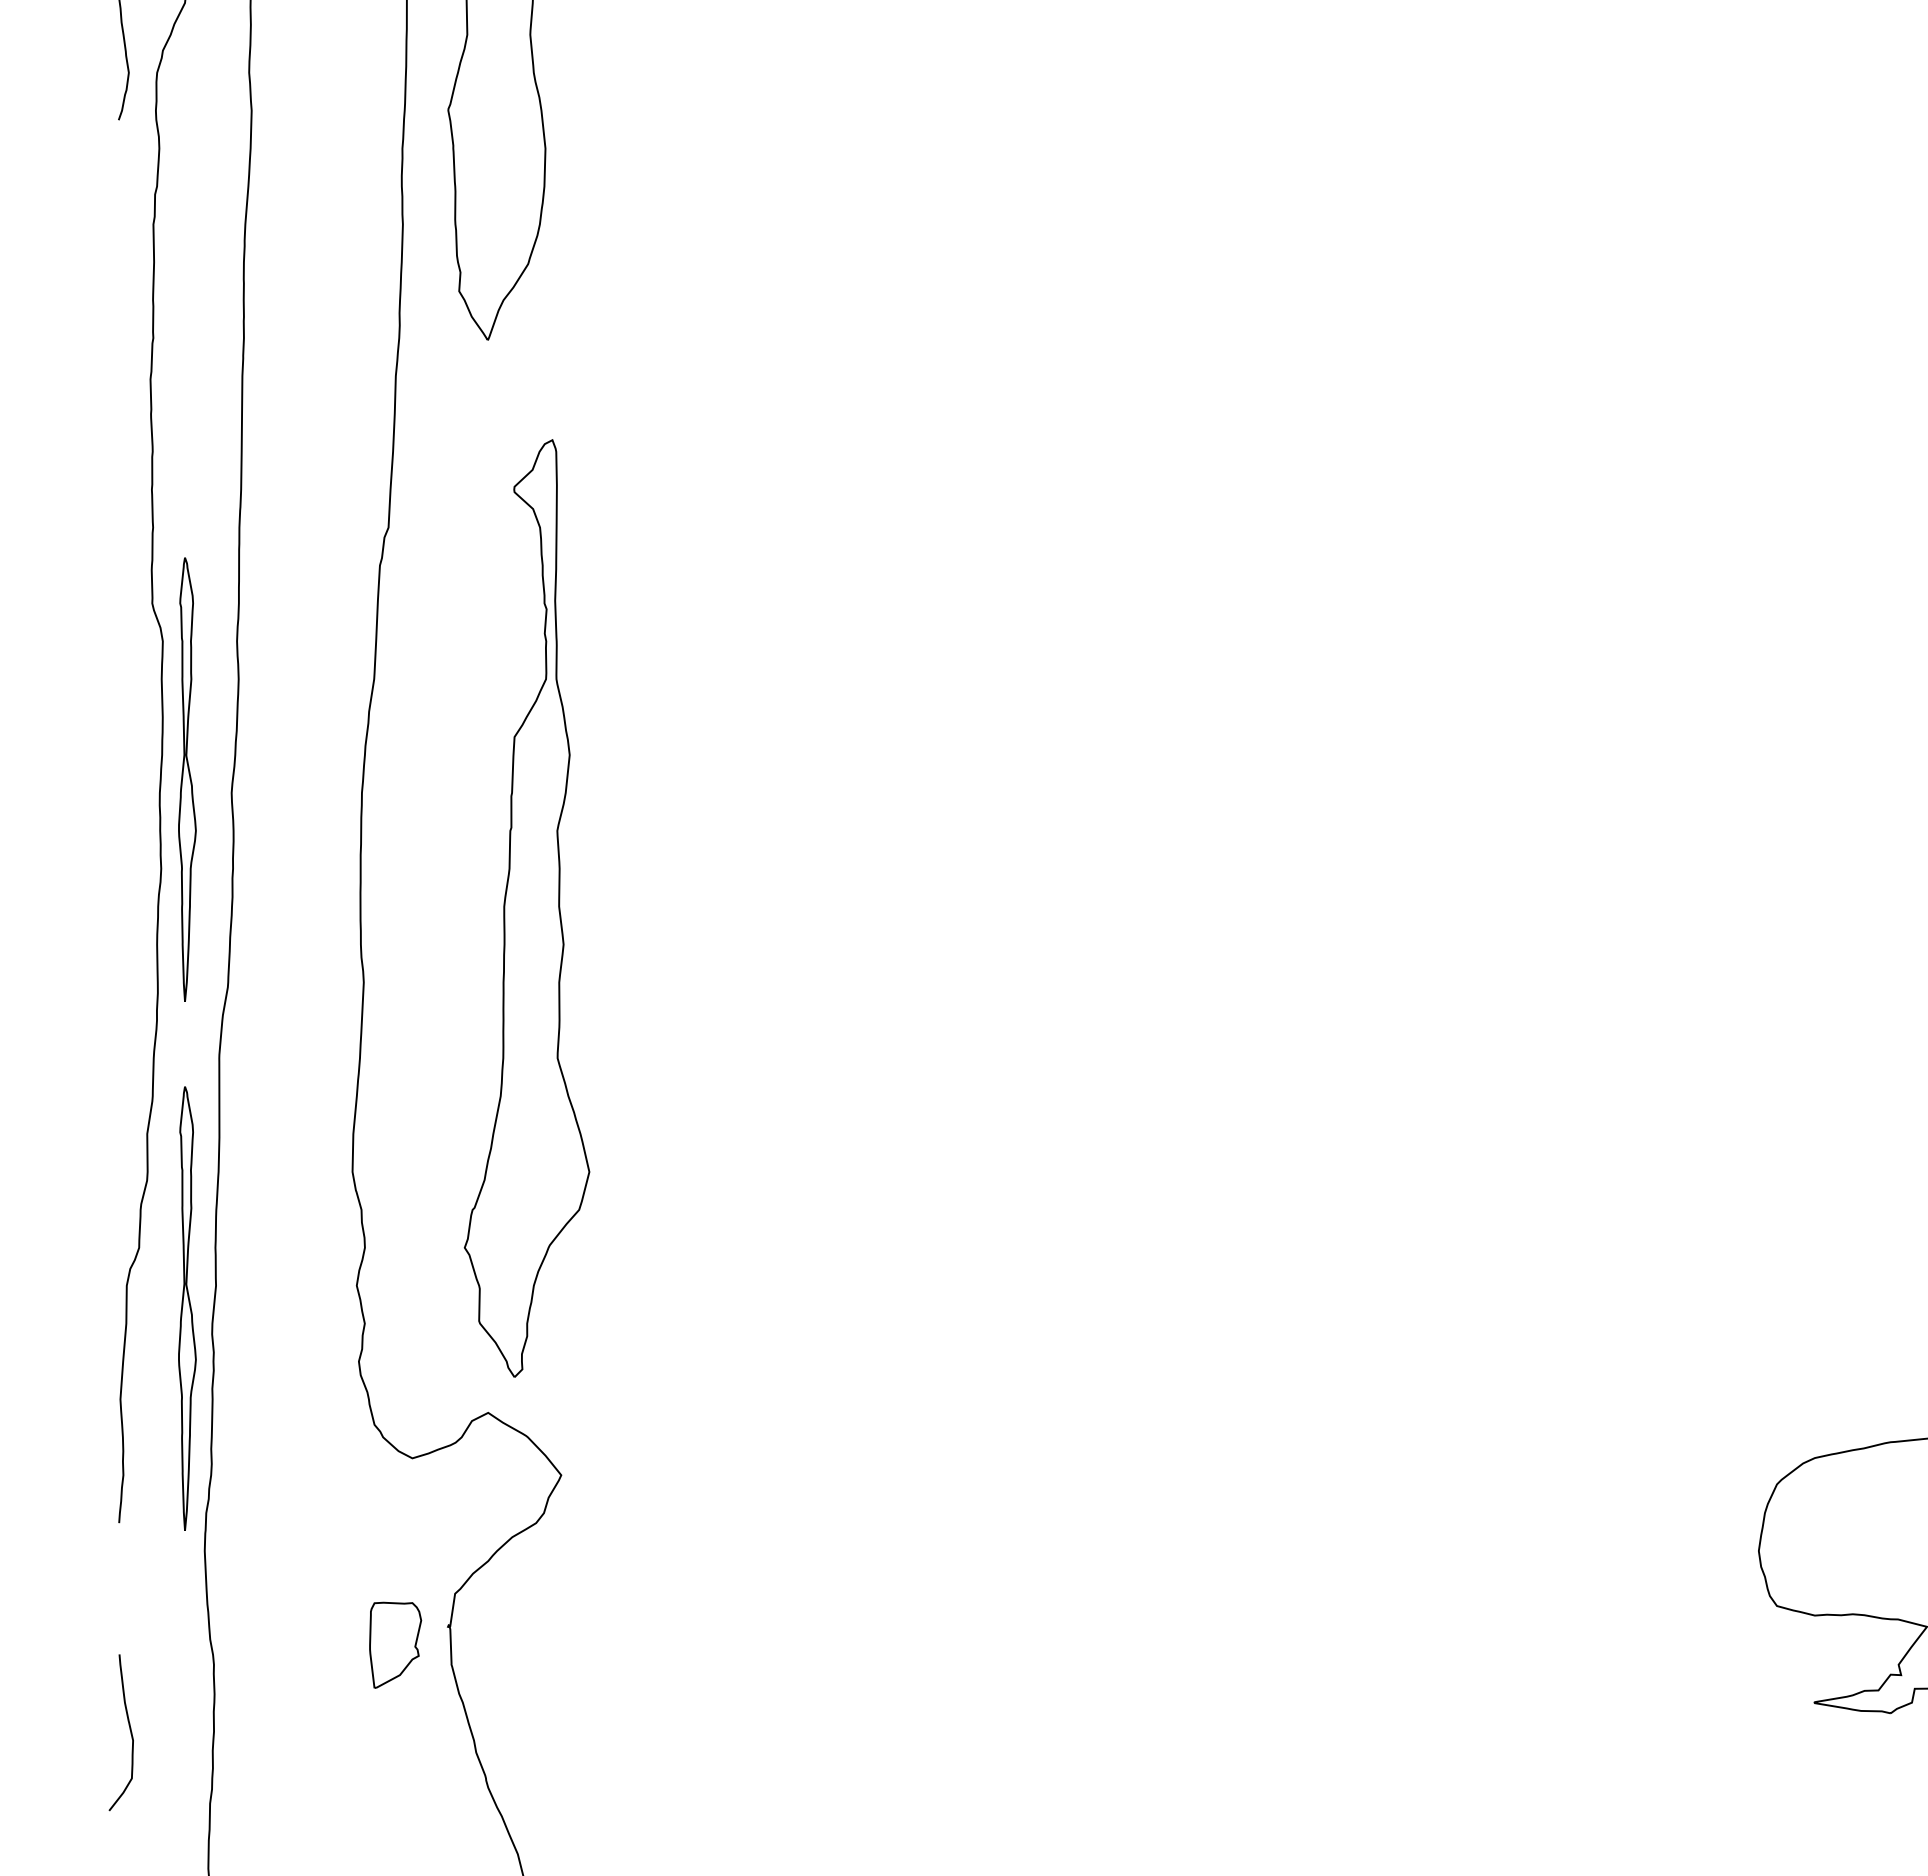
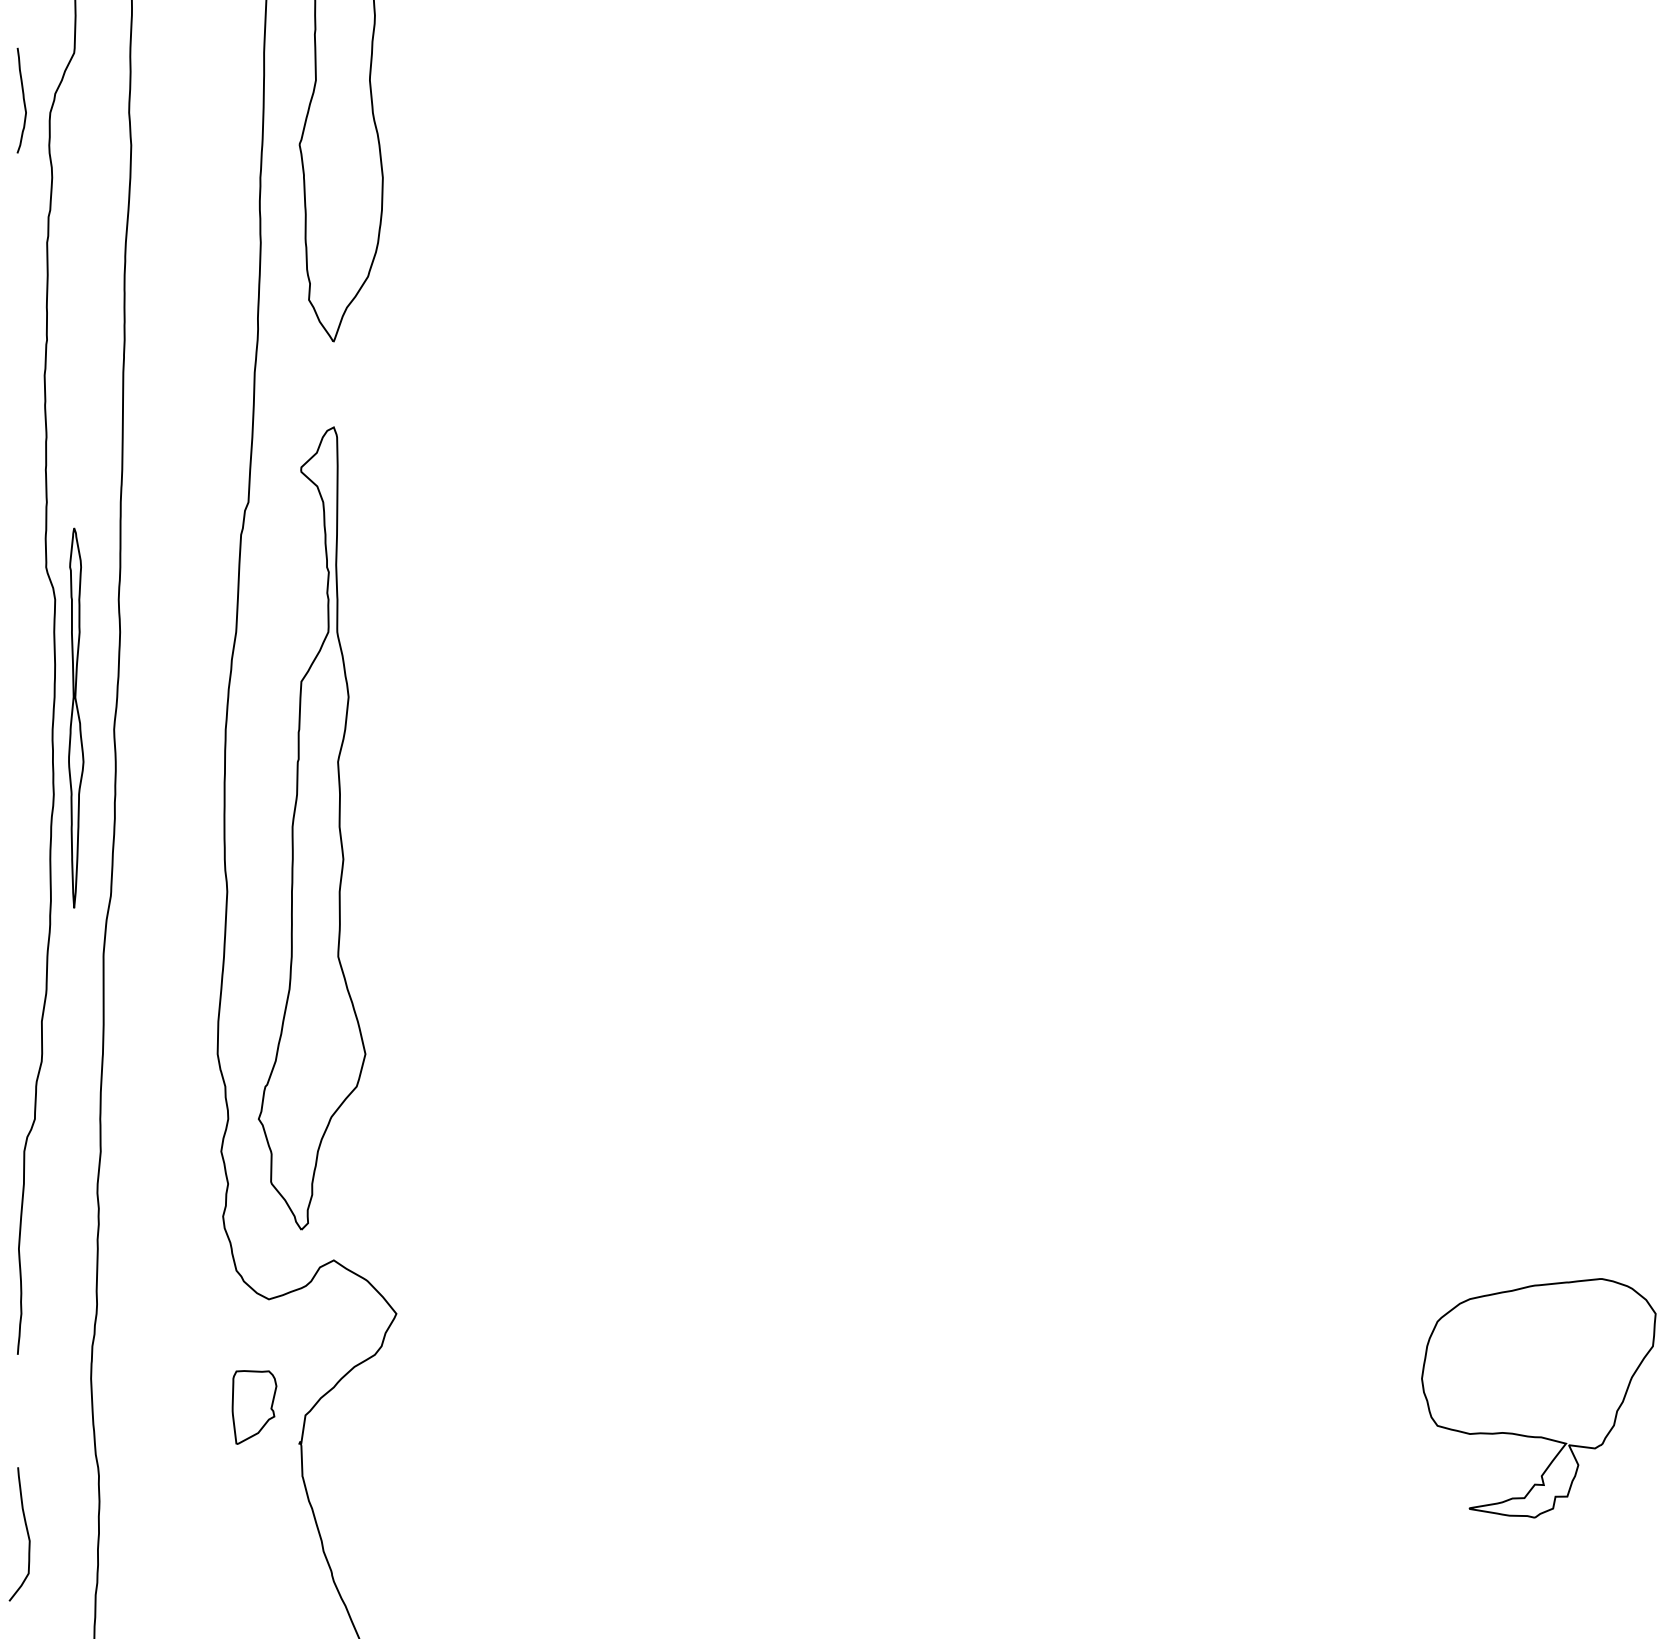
part: (527, 908) -> (312, 828), moved
part: (187, 1307) -> (76, 1170), removed
part: (395, 1645) -> (254, 1407), moved

